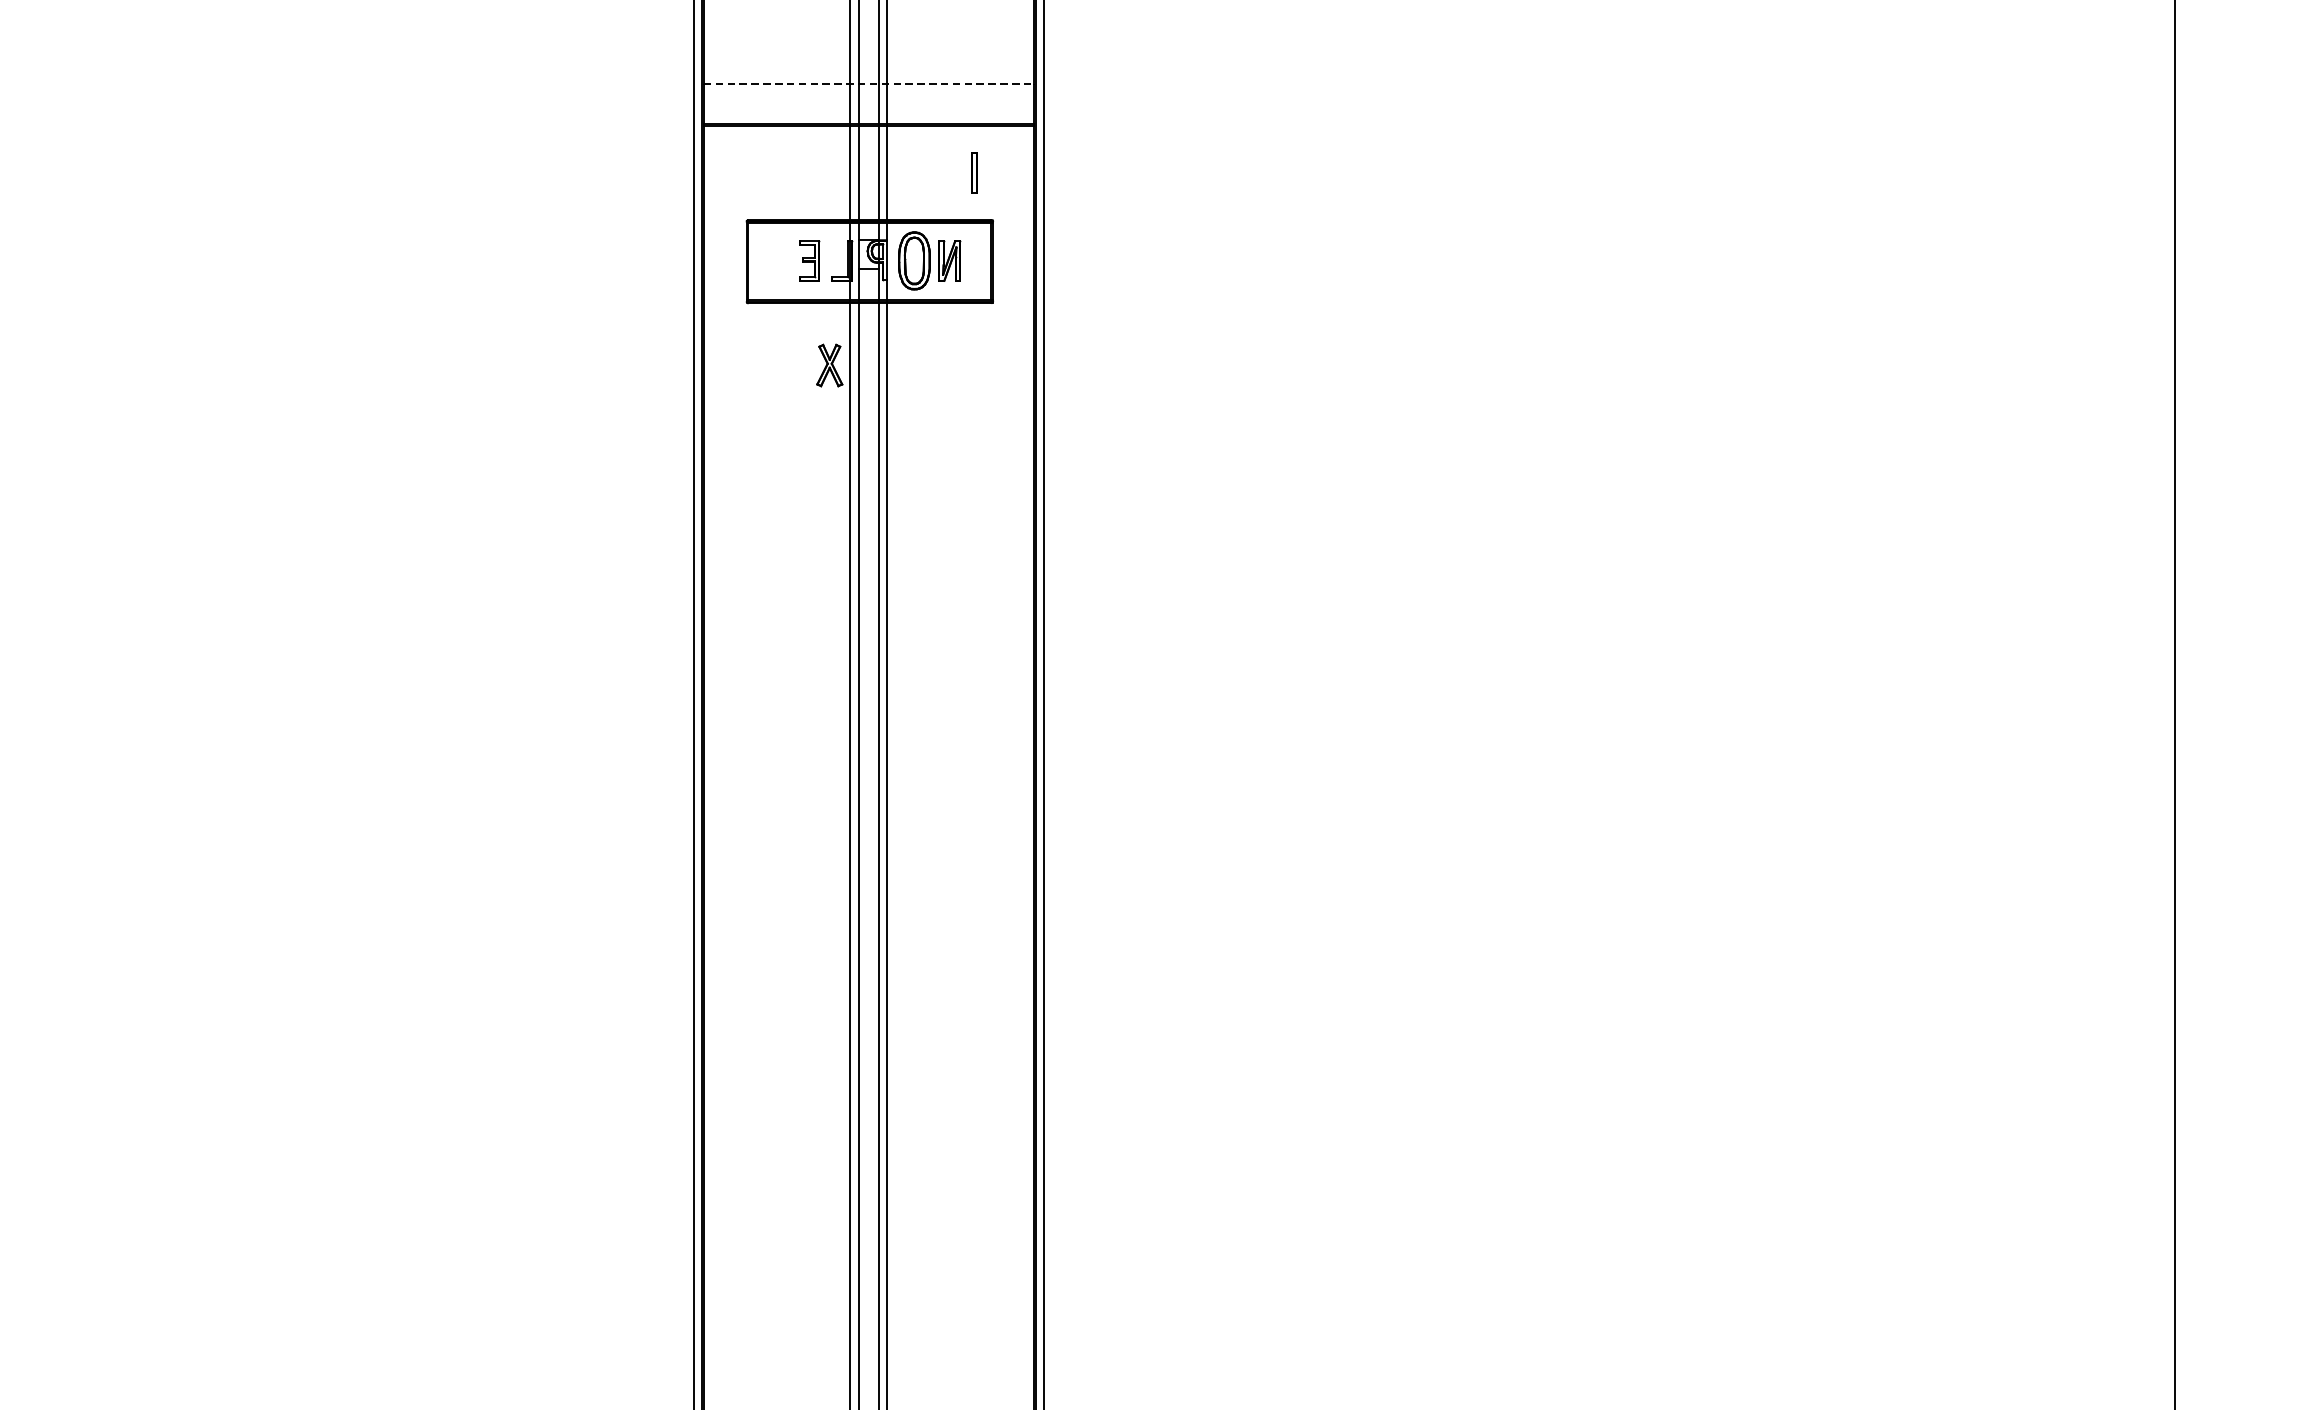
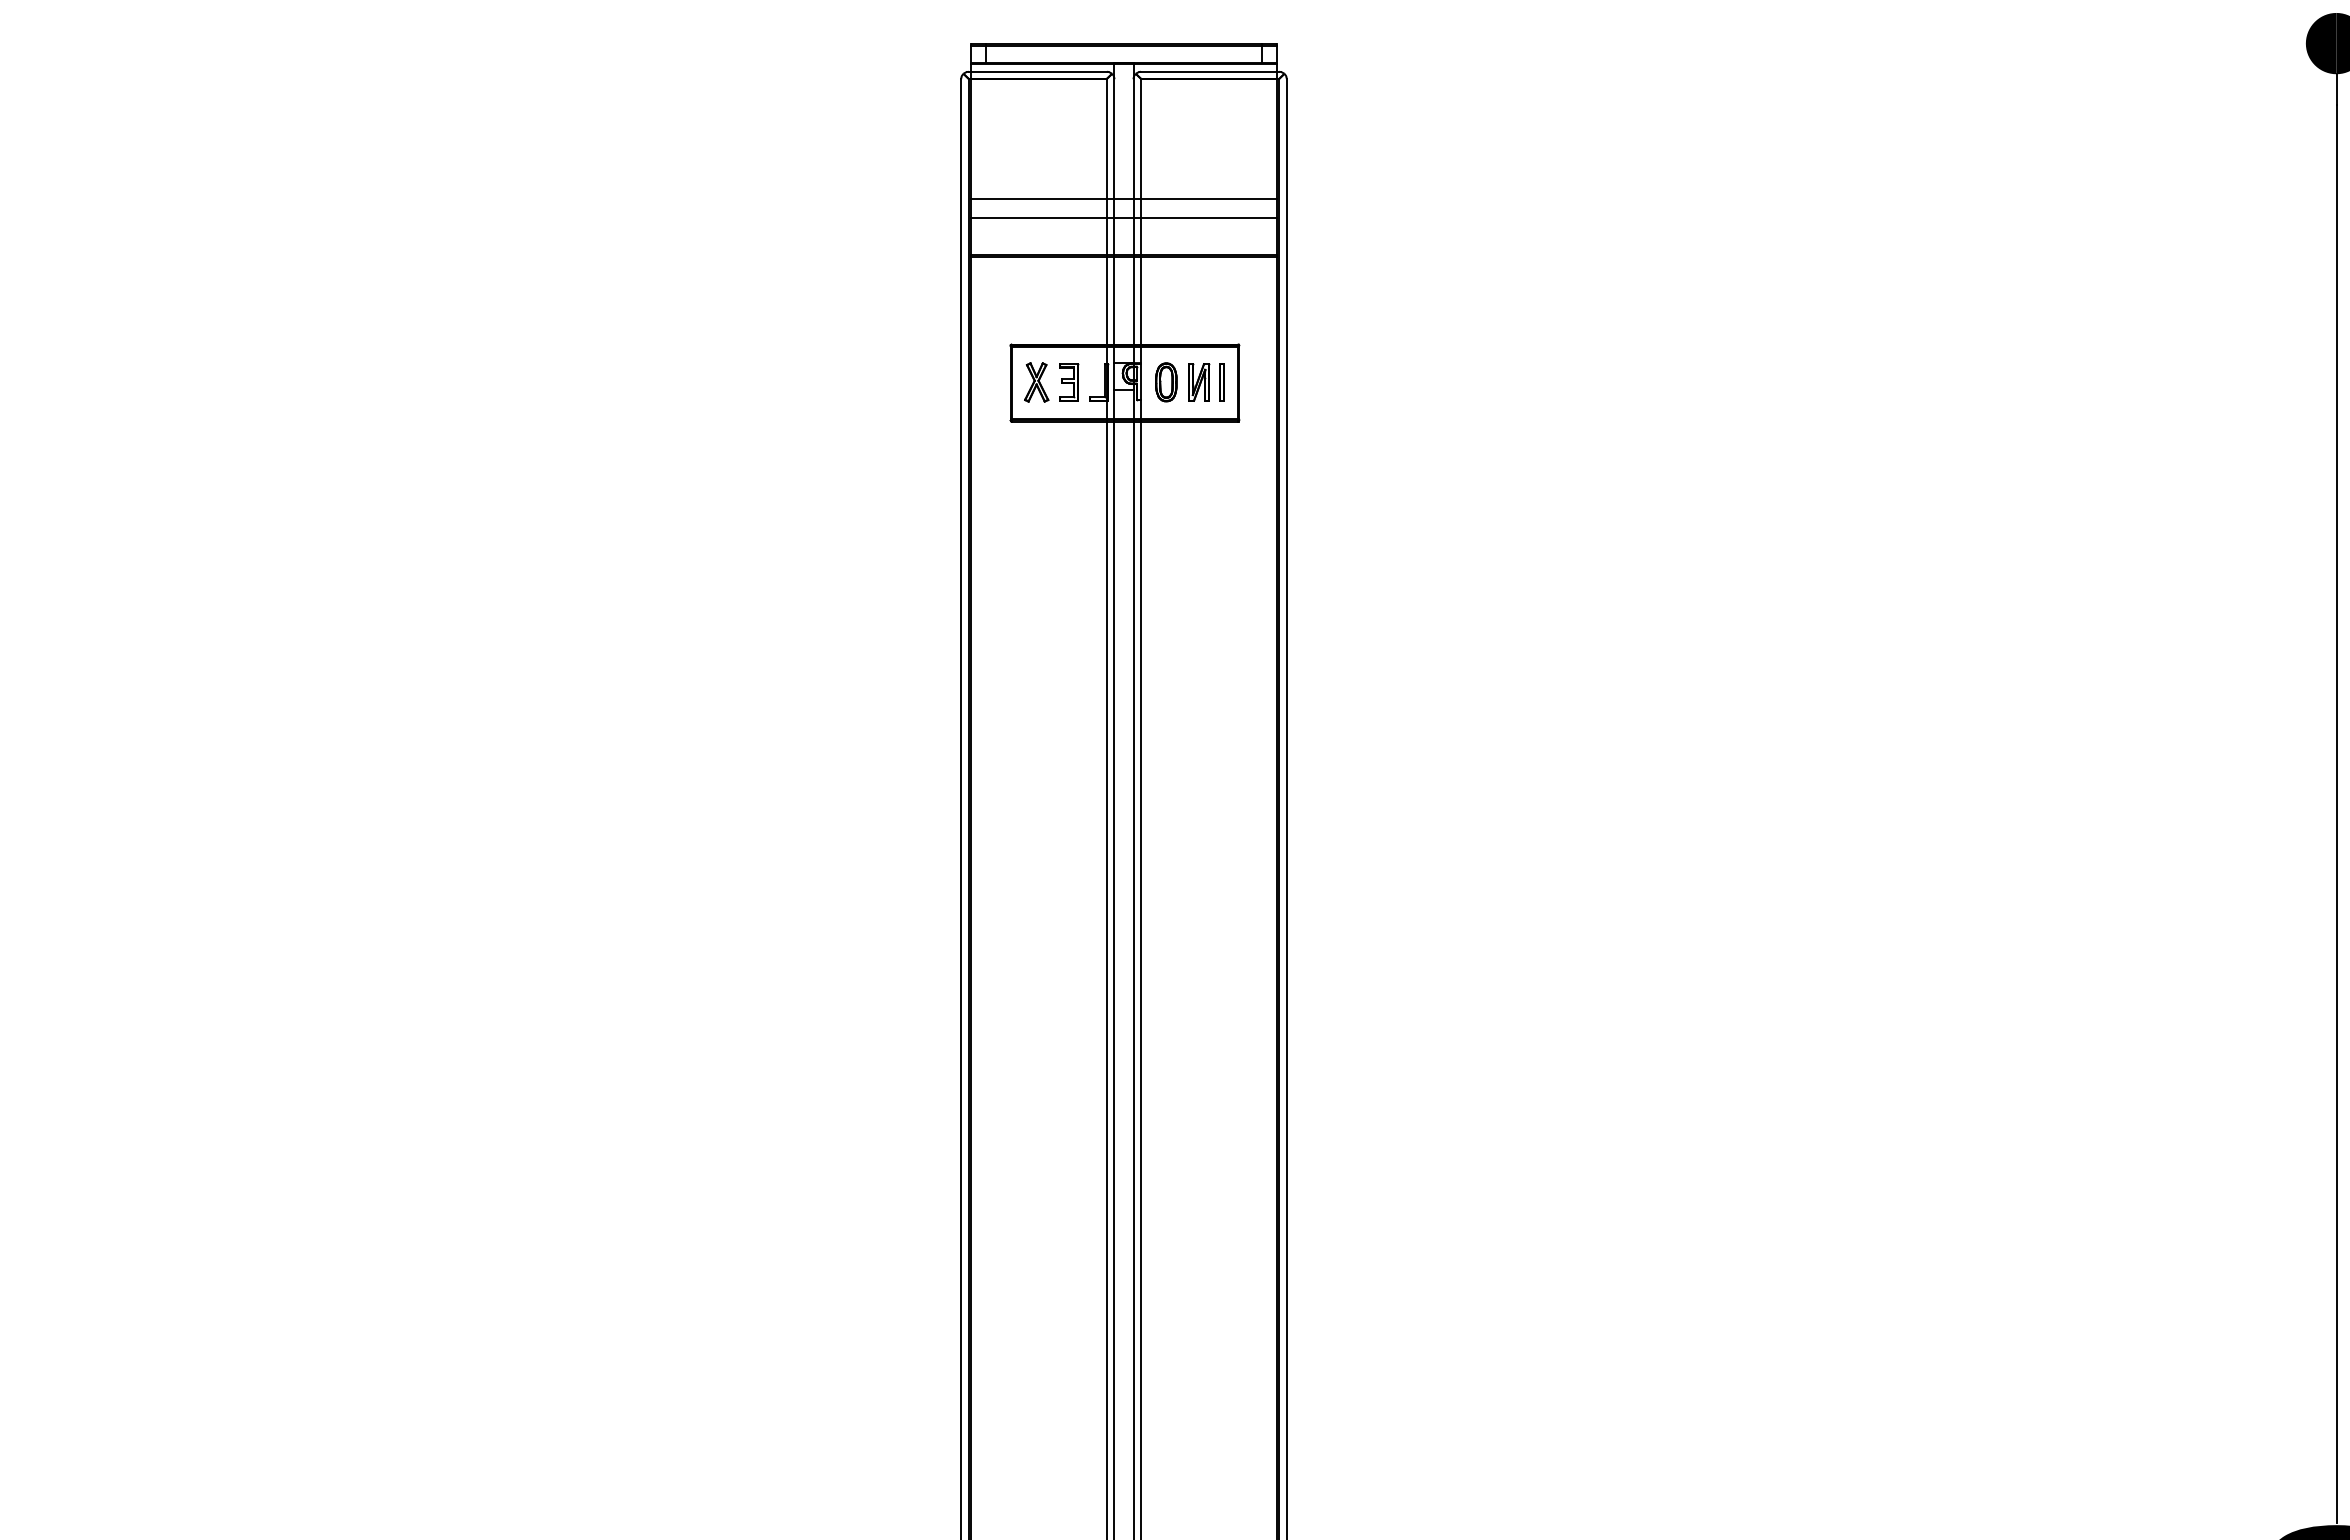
line: (868, 63) -> (1123, 199), added
line: (869, 83) -> (1124, 217), dashed -> solid
part: (973, 172) -> (1221, 382), moved
part: (914, 261) -> (1166, 382), size x0.71
part: (829, 365) -> (1036, 382), moved

